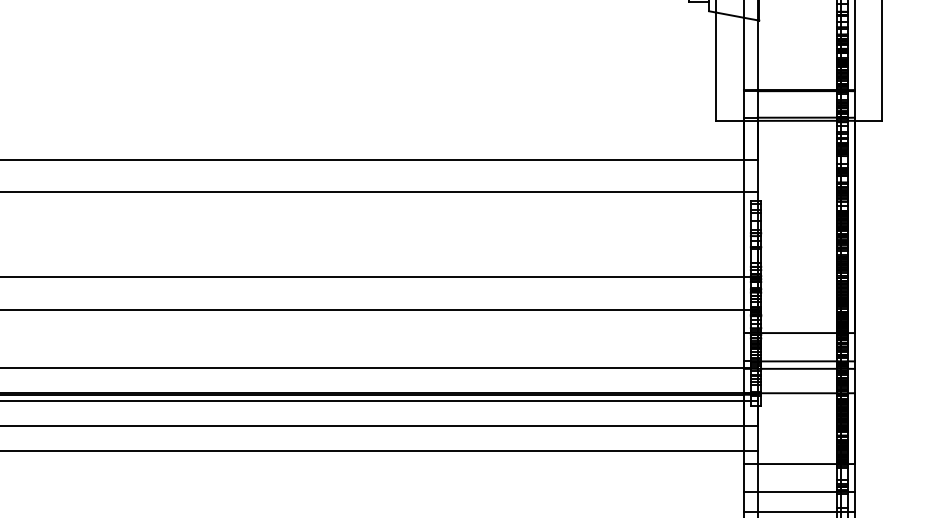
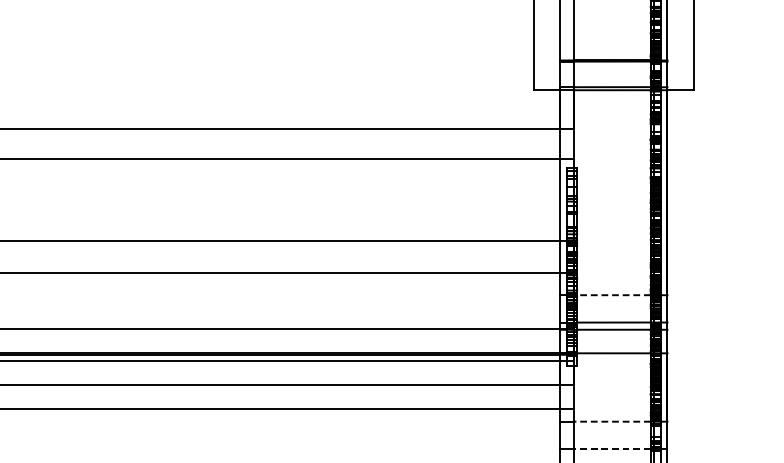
line: (798, 333) -> (613, 295), solid -> dashed
line: (797, 464) -> (612, 422), solid -> dashed
line: (797, 491) -> (612, 448), solid -> dashed

